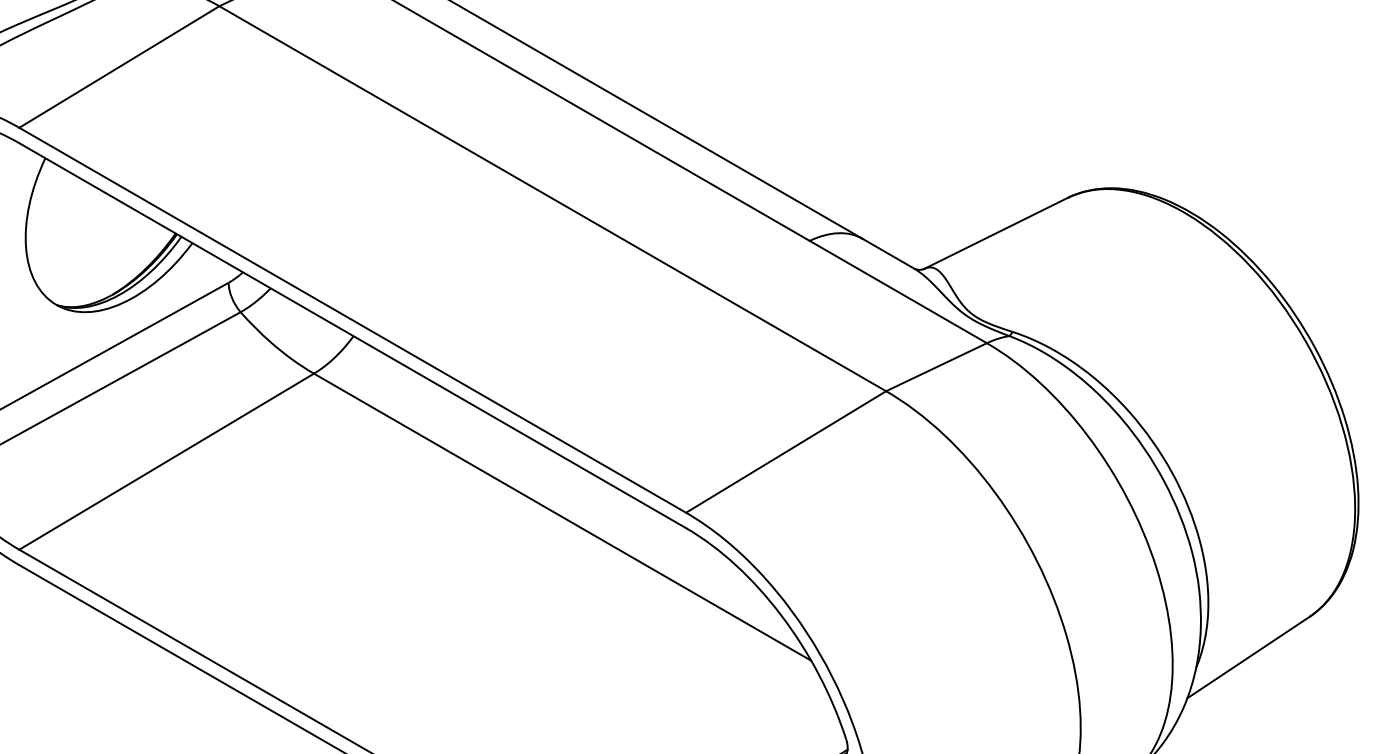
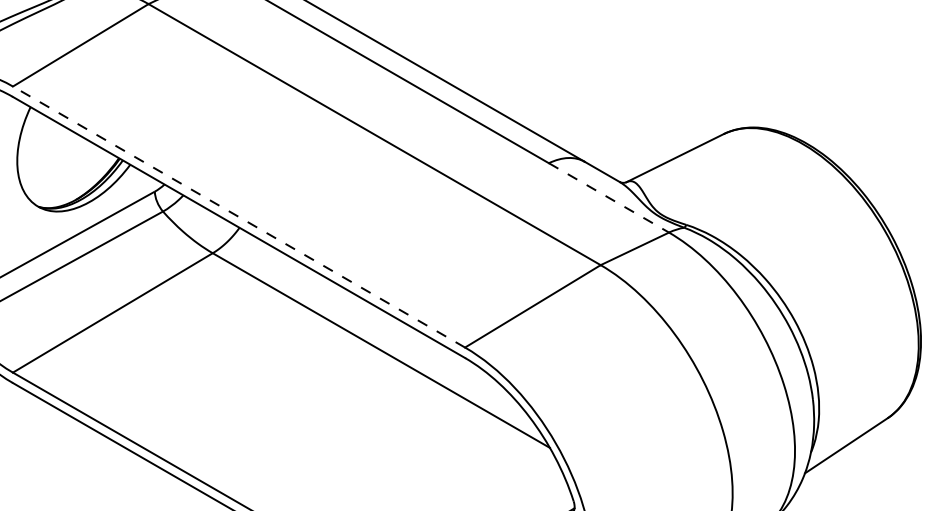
line: (899, 292) -> (609, 198), solid -> dashed
line: (351, 319) -> (238, 216), solid -> dashed

